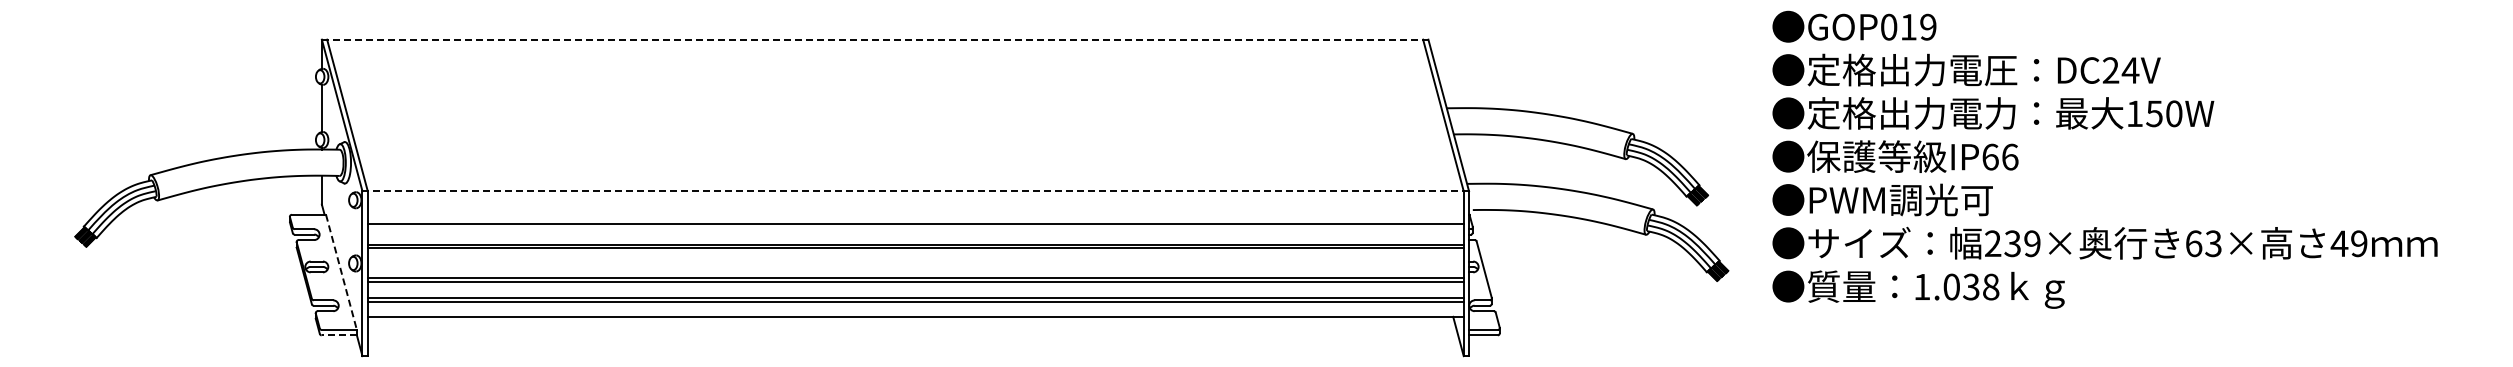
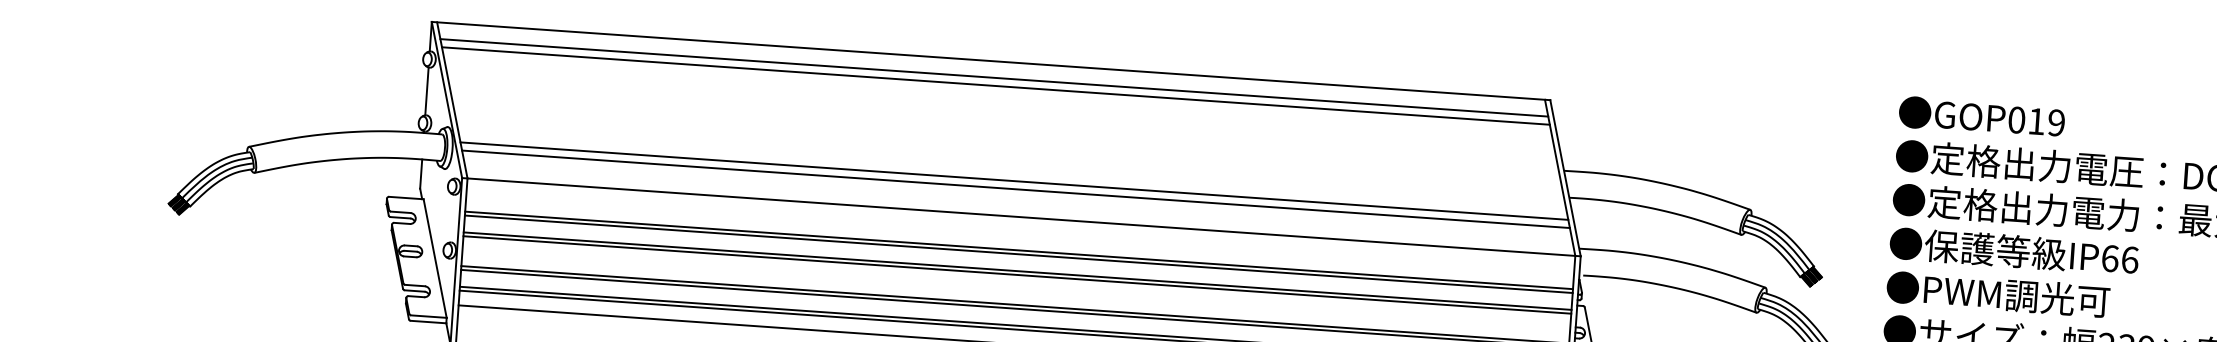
line: (875, 39) -> (991, 60), dashed -> solid
line: (879, 55) -> (994, 77), added
line: (881, 63) -> (995, 85), added
line: (906, 156) -> (1014, 181), added
line: (908, 164) -> (1015, 189), added
line: (916, 191) -> (1022, 217), dashed -> solid
line: (915, 227) -> (1018, 253), added
line: (341, 272) -> (435, 258), dashed -> solid
line: (339, 335) -> (428, 322), dashed -> solid

